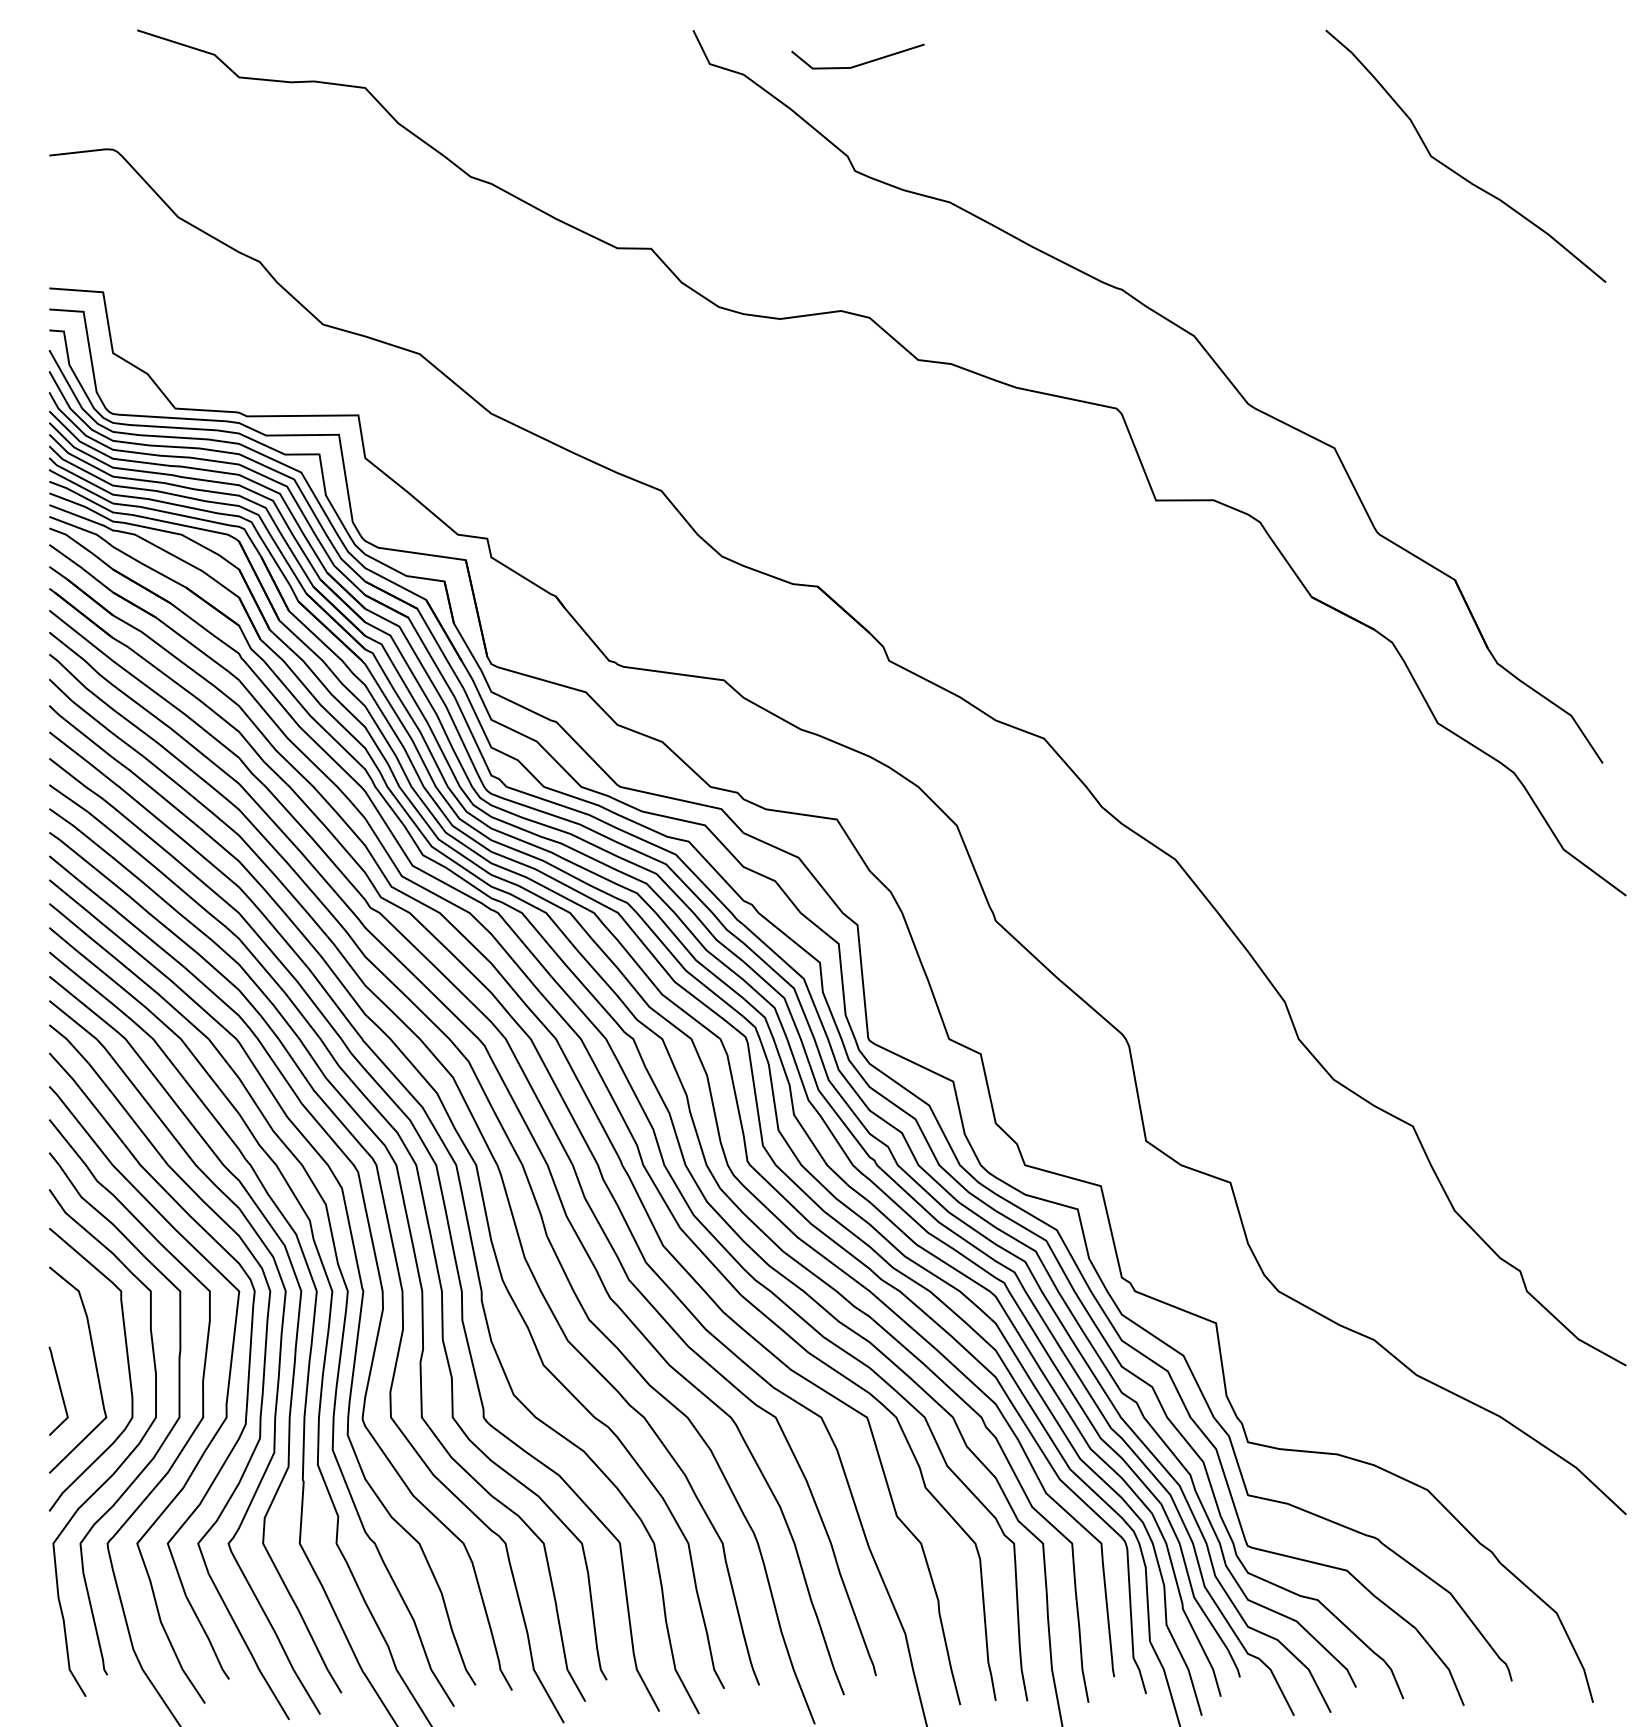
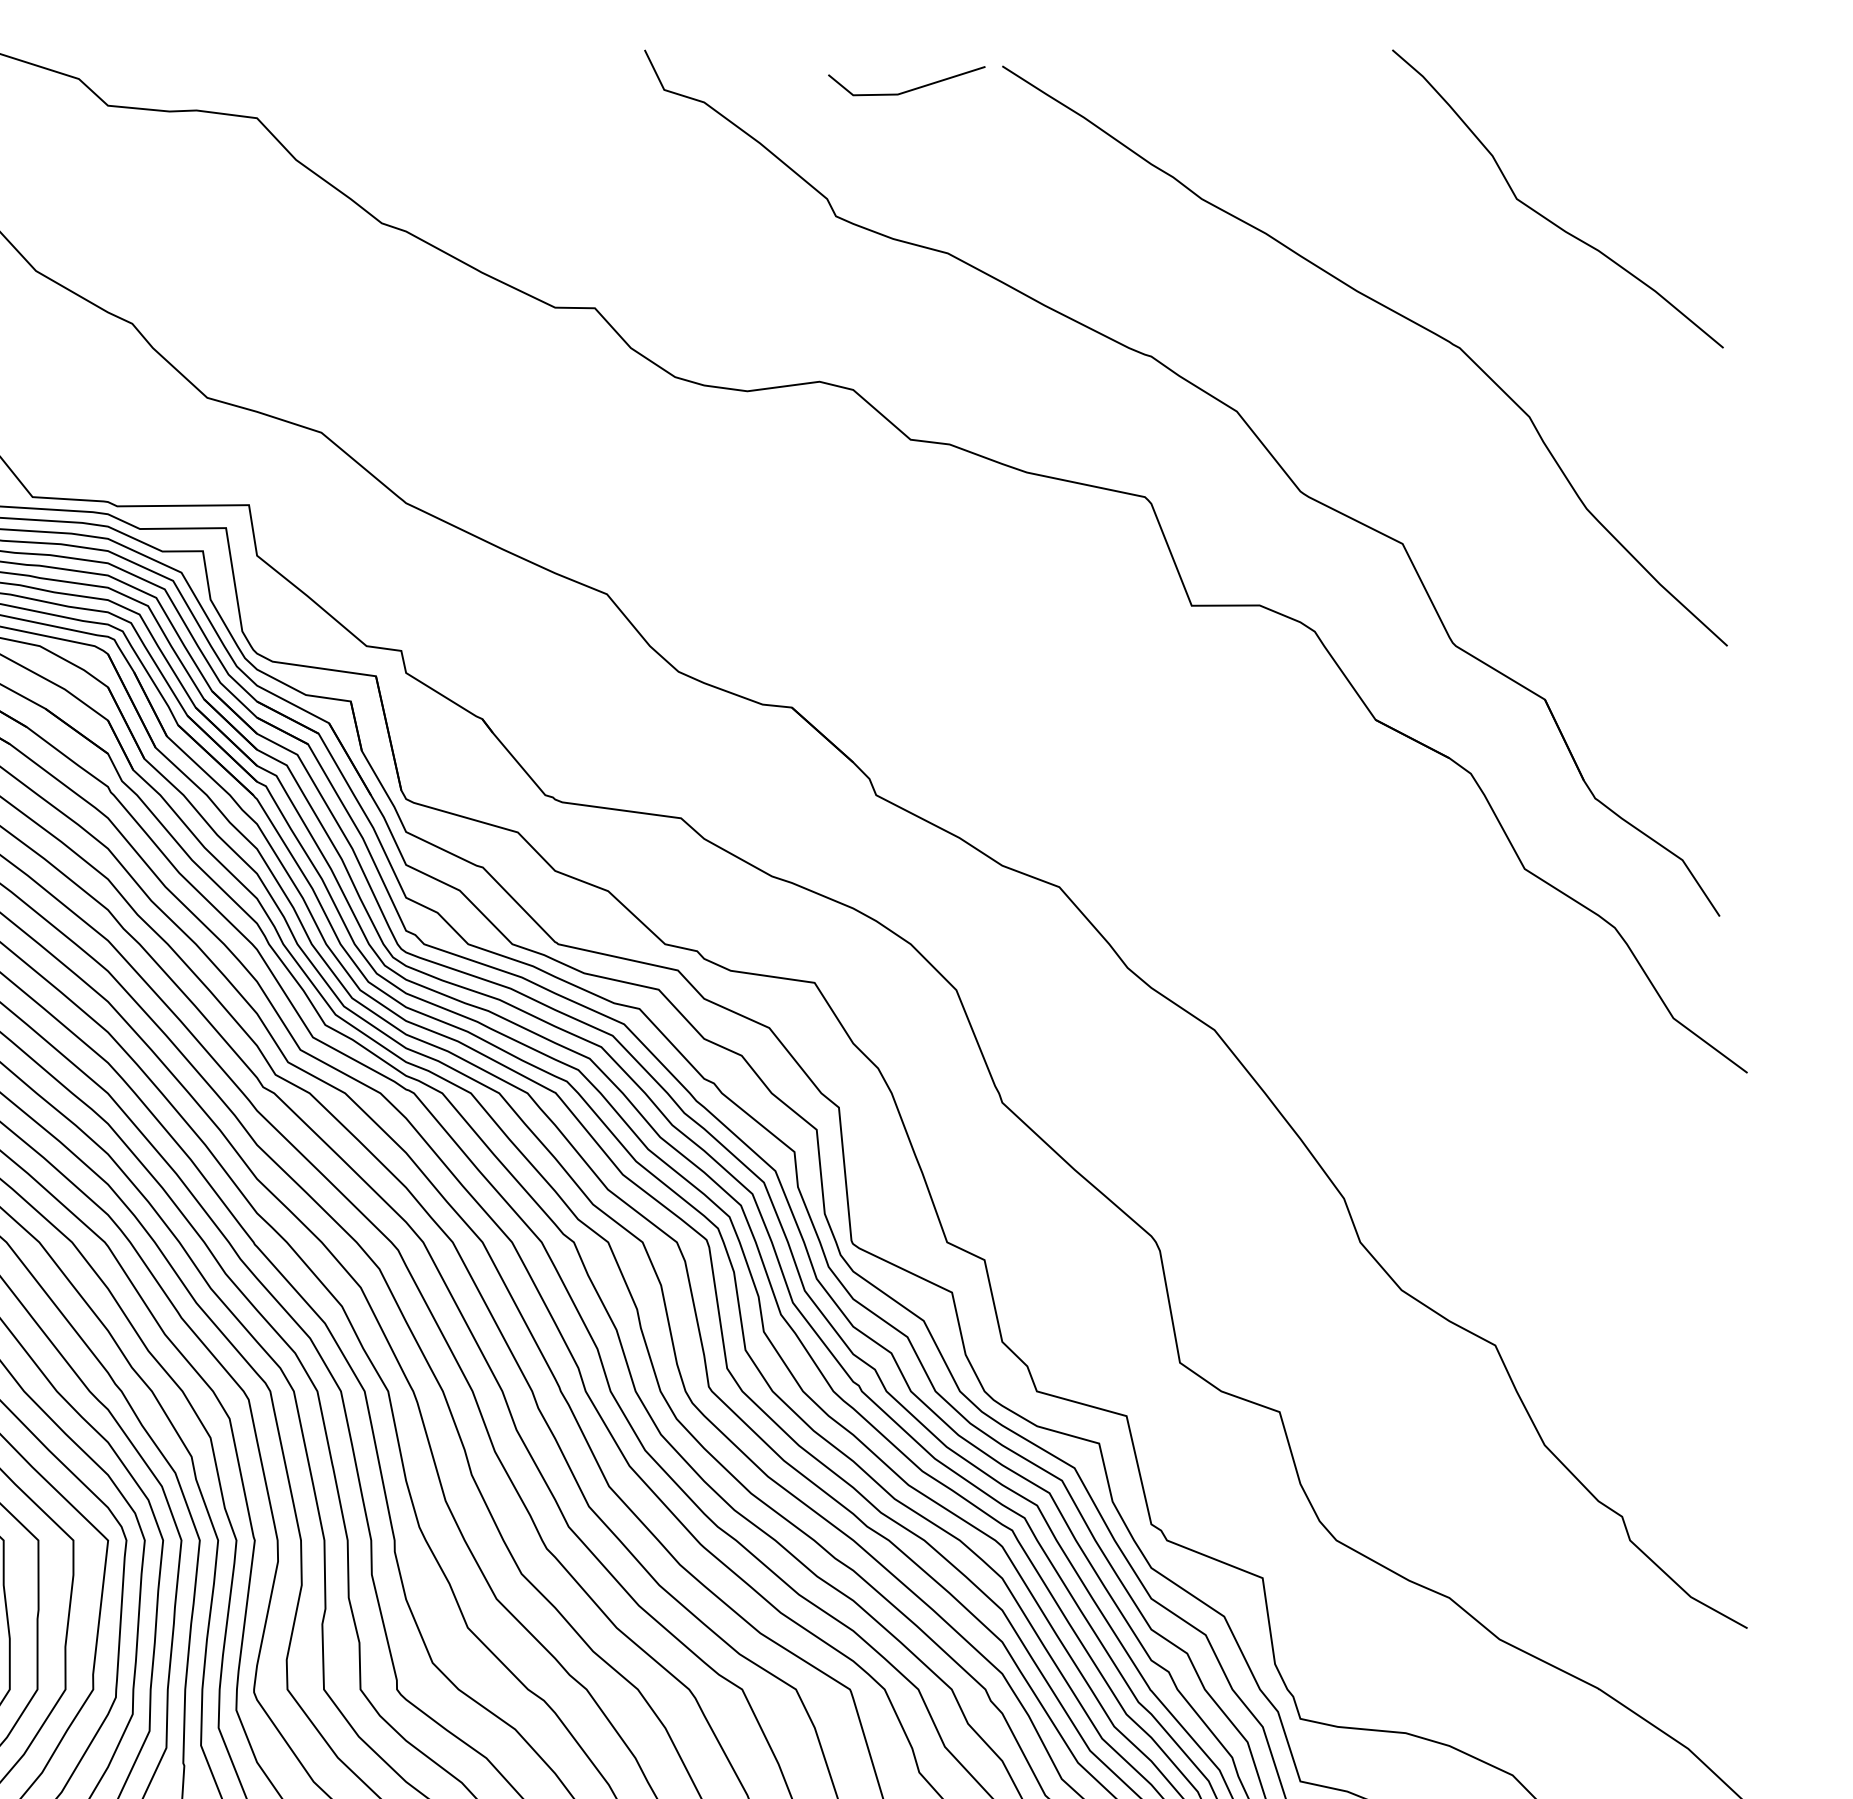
line: (860, 63) -> (909, 89), moved
curve: (1326, 252) -> (1393, 312), added

